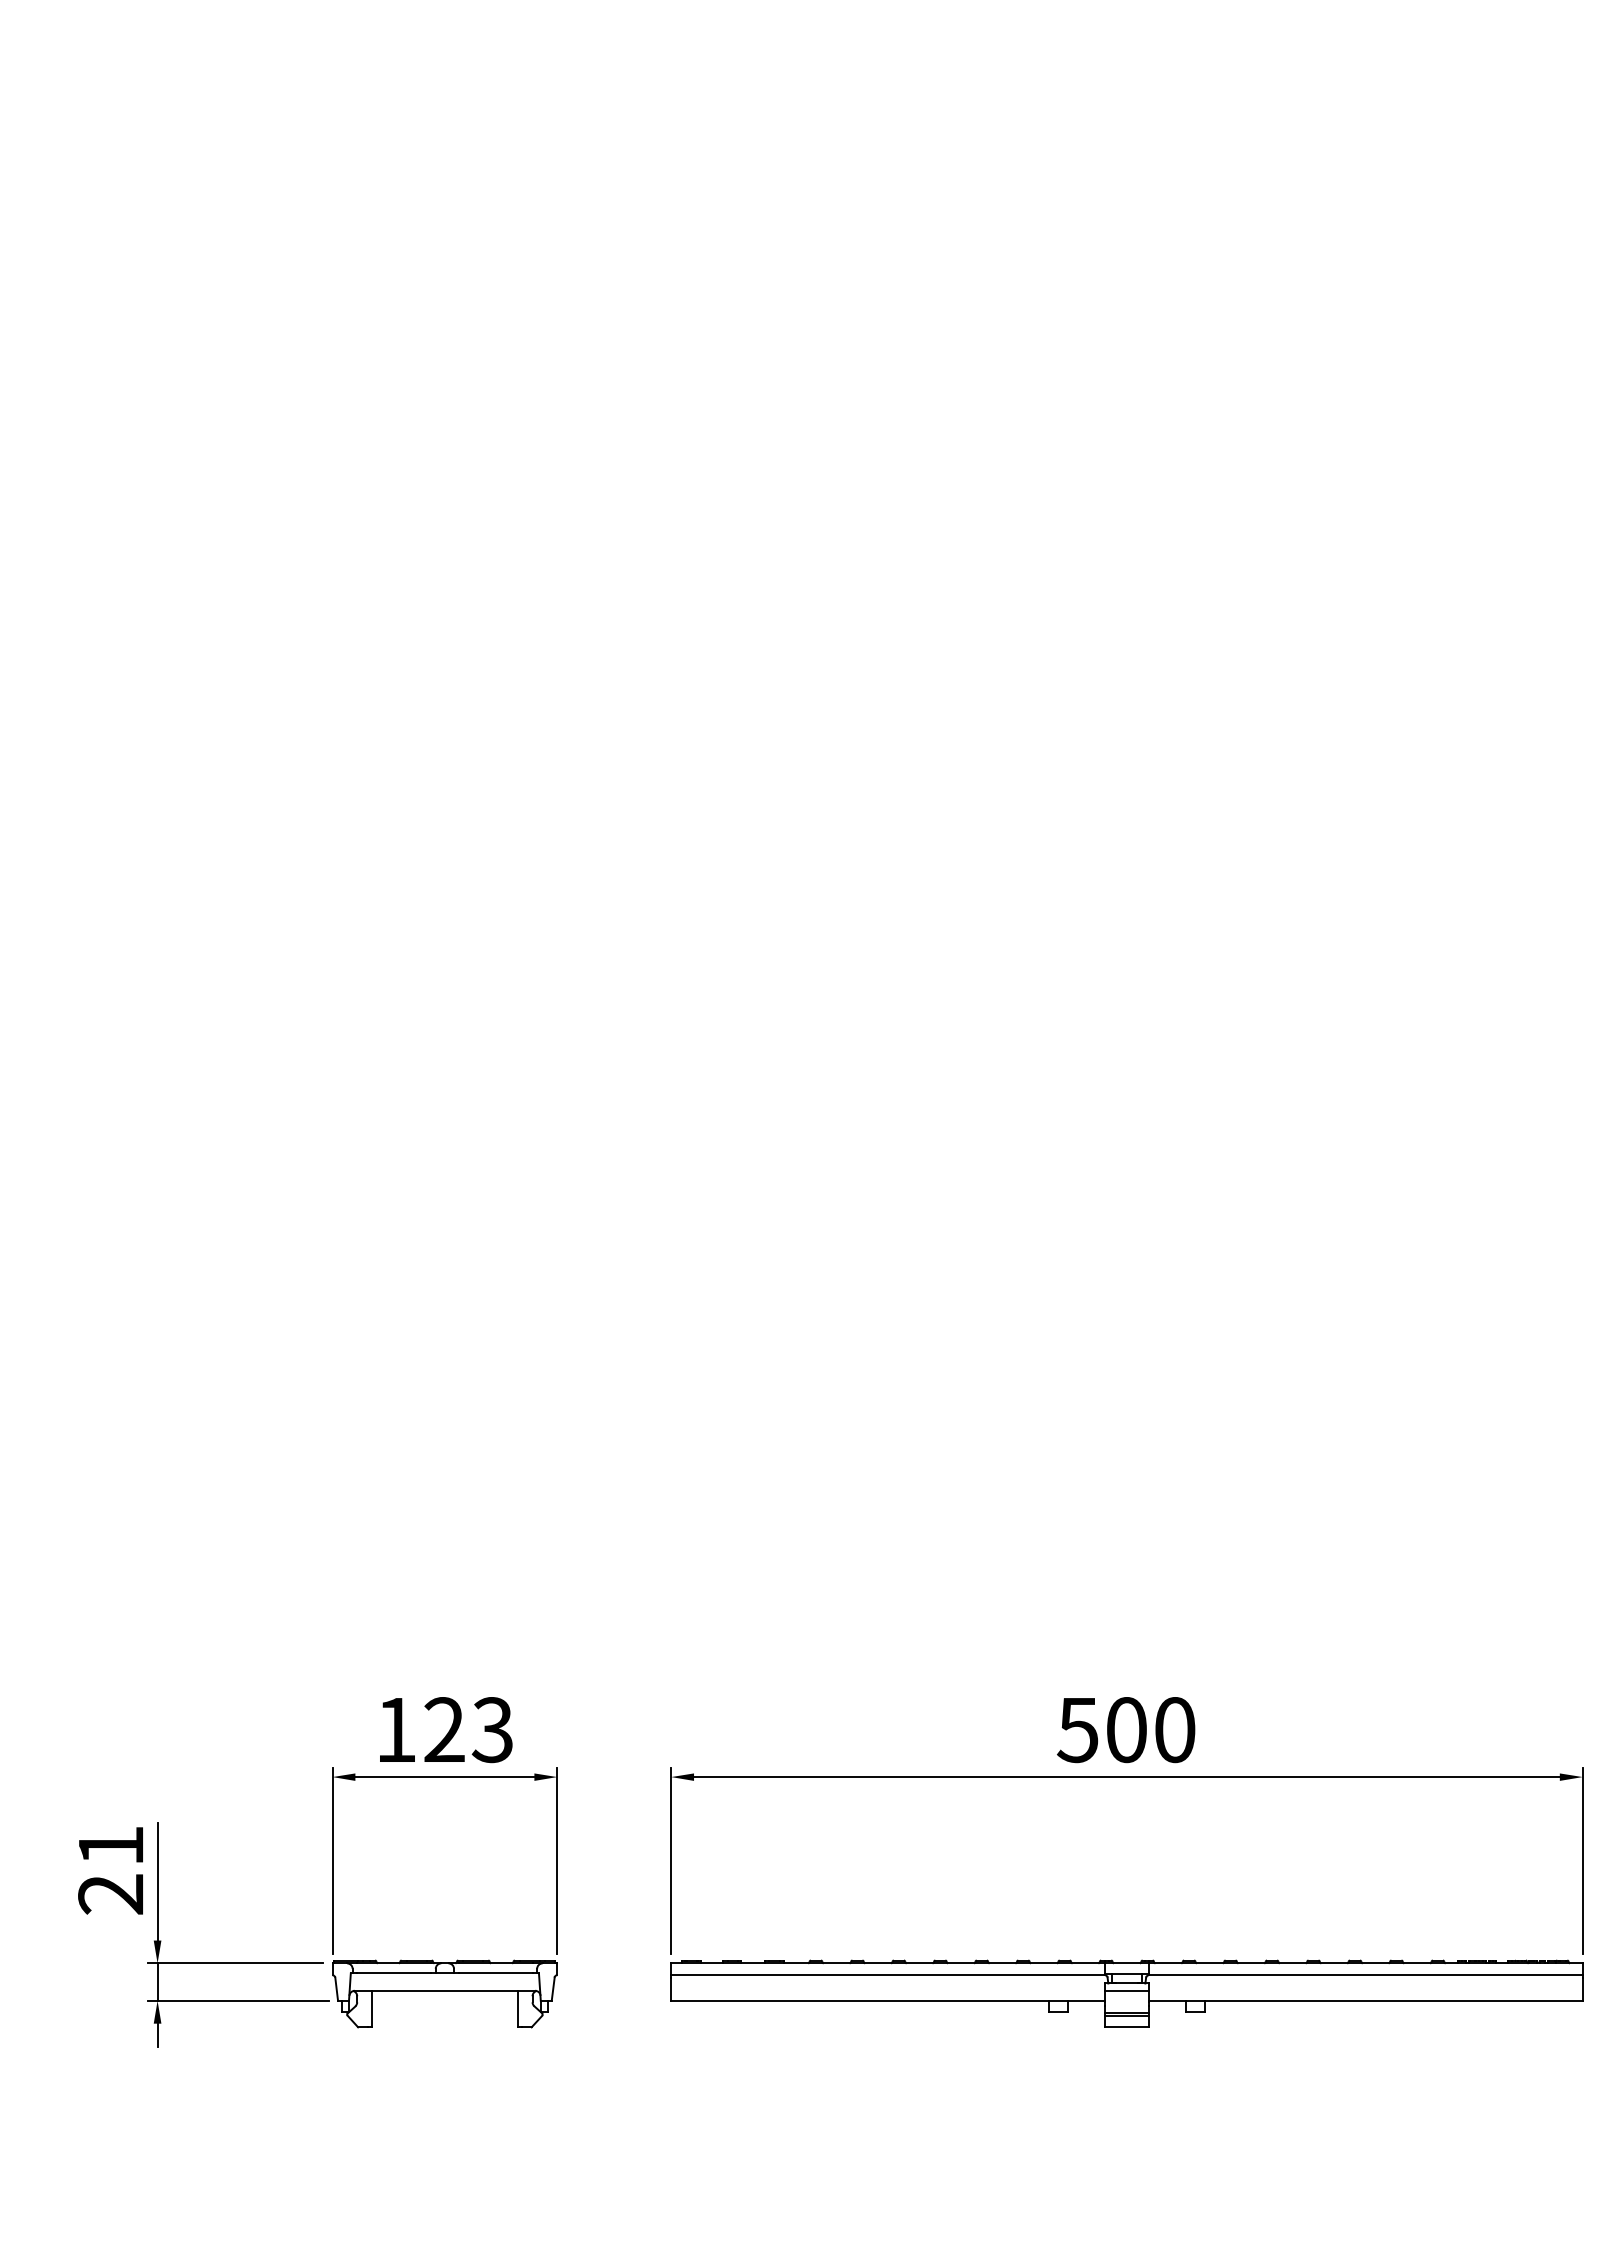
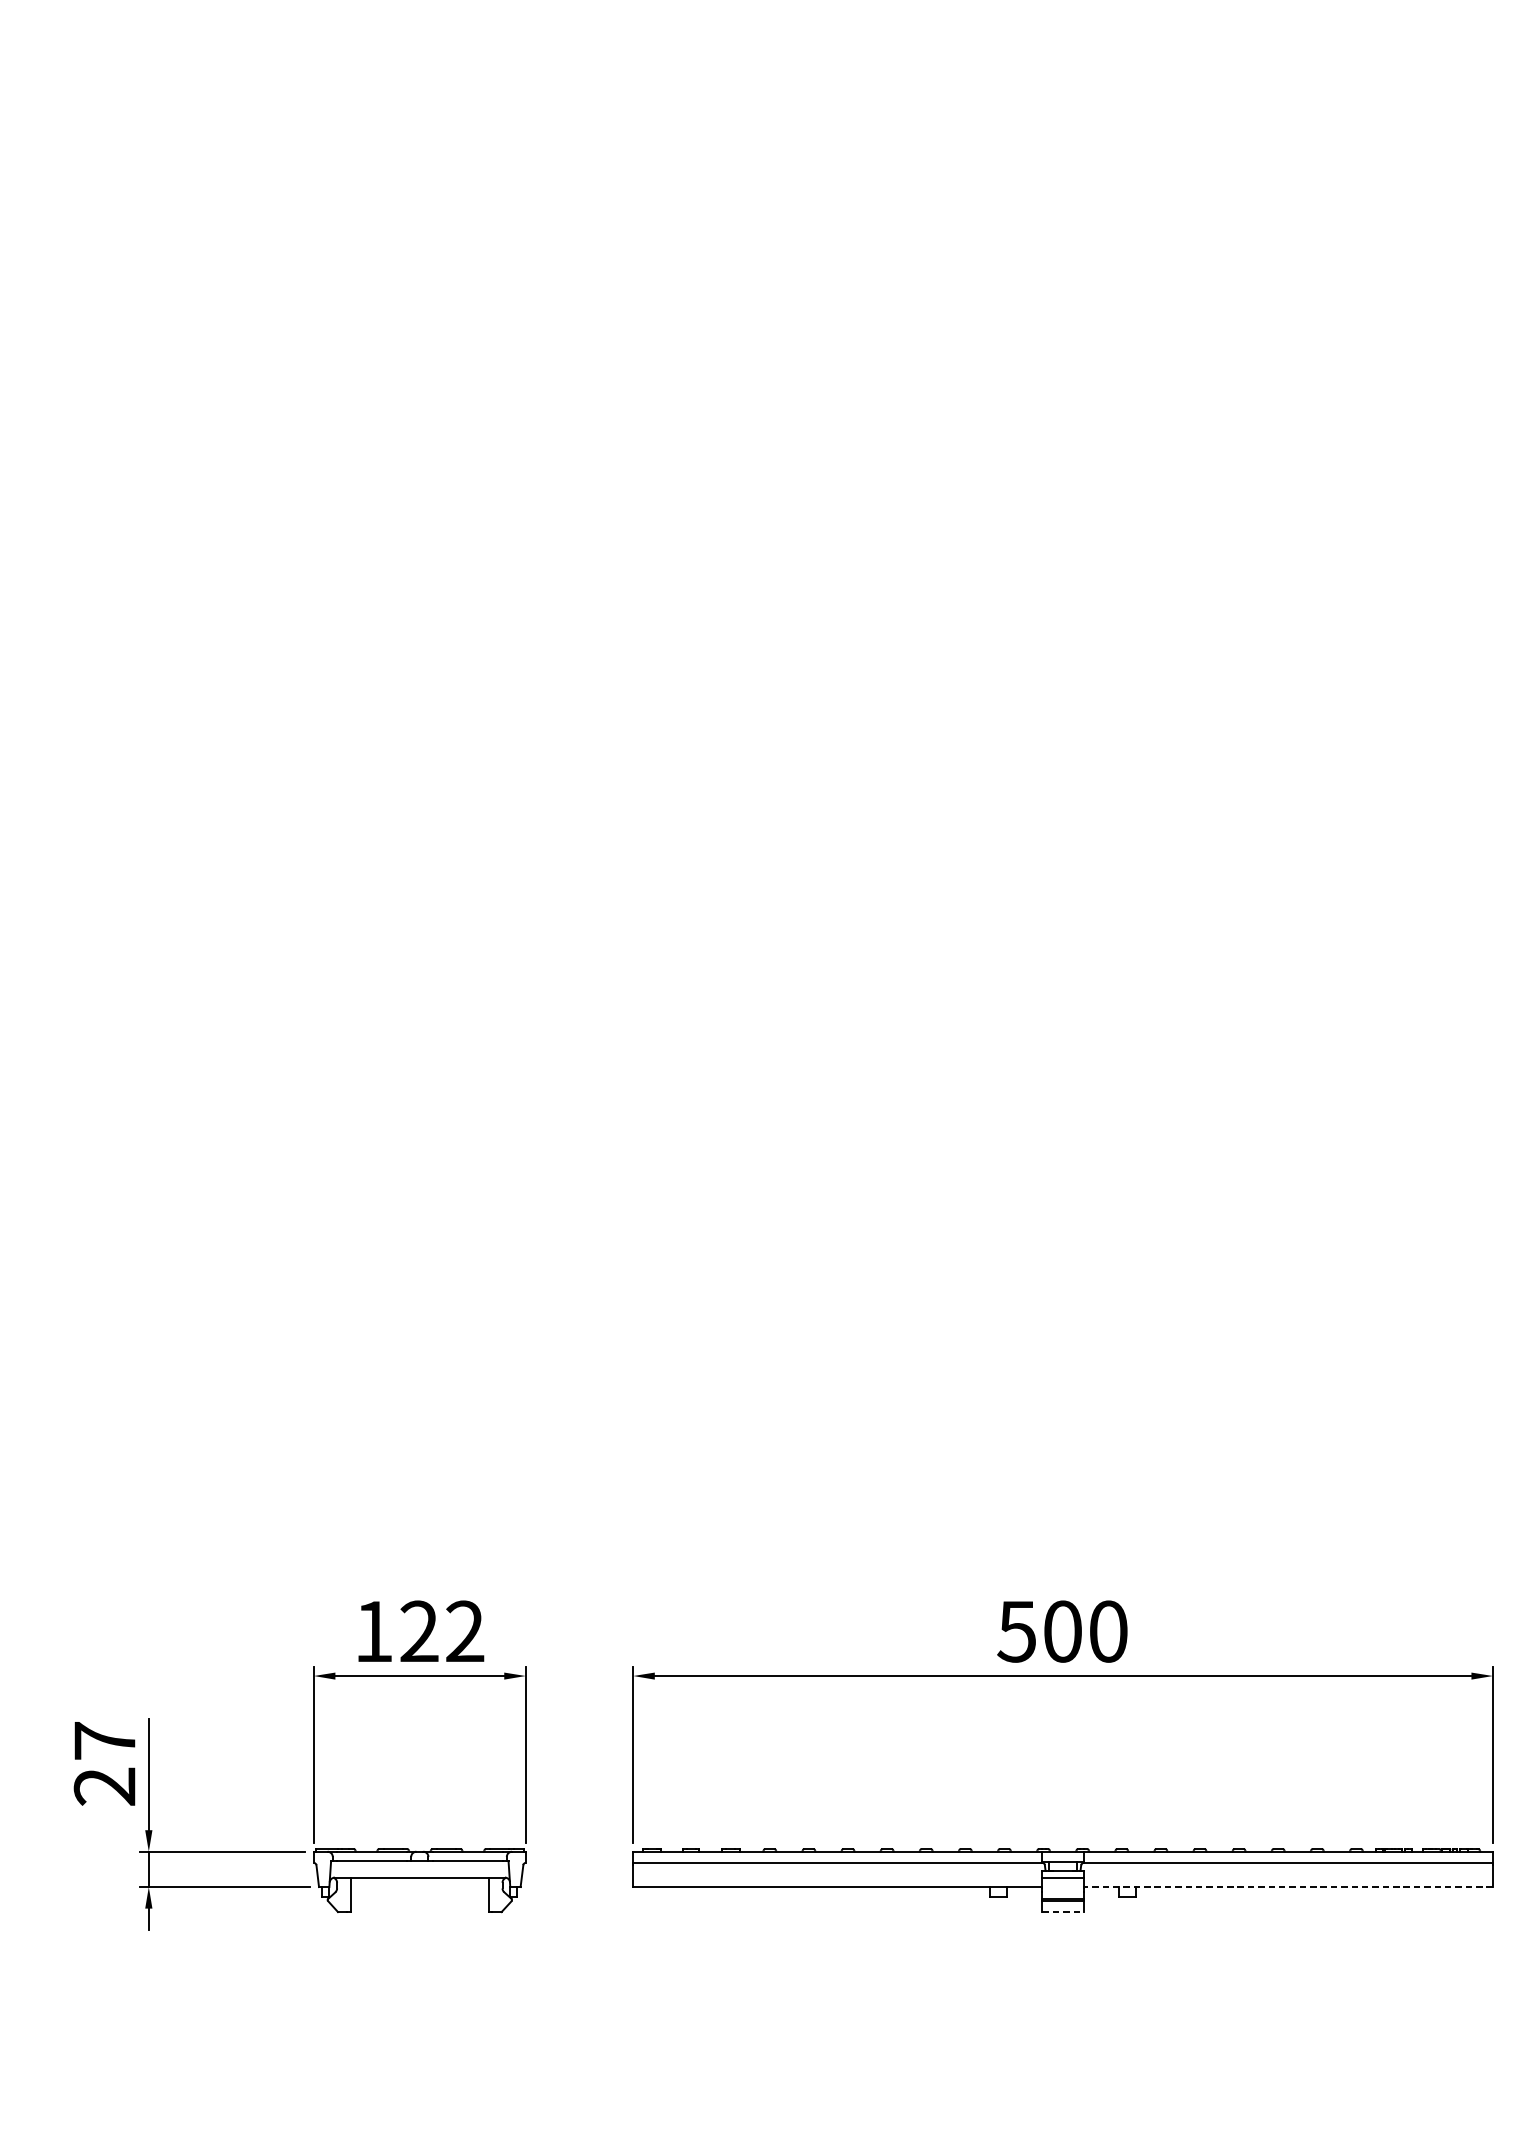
text: (492, 1730) -> (464, 1632), 123 -> 122
text: (110, 1845) -> (104, 1740), 21 -> 27
line: (1365, 2000) -> (1288, 1886), solid -> dashed
line: (1126, 2027) -> (1062, 1912), solid -> dashed

